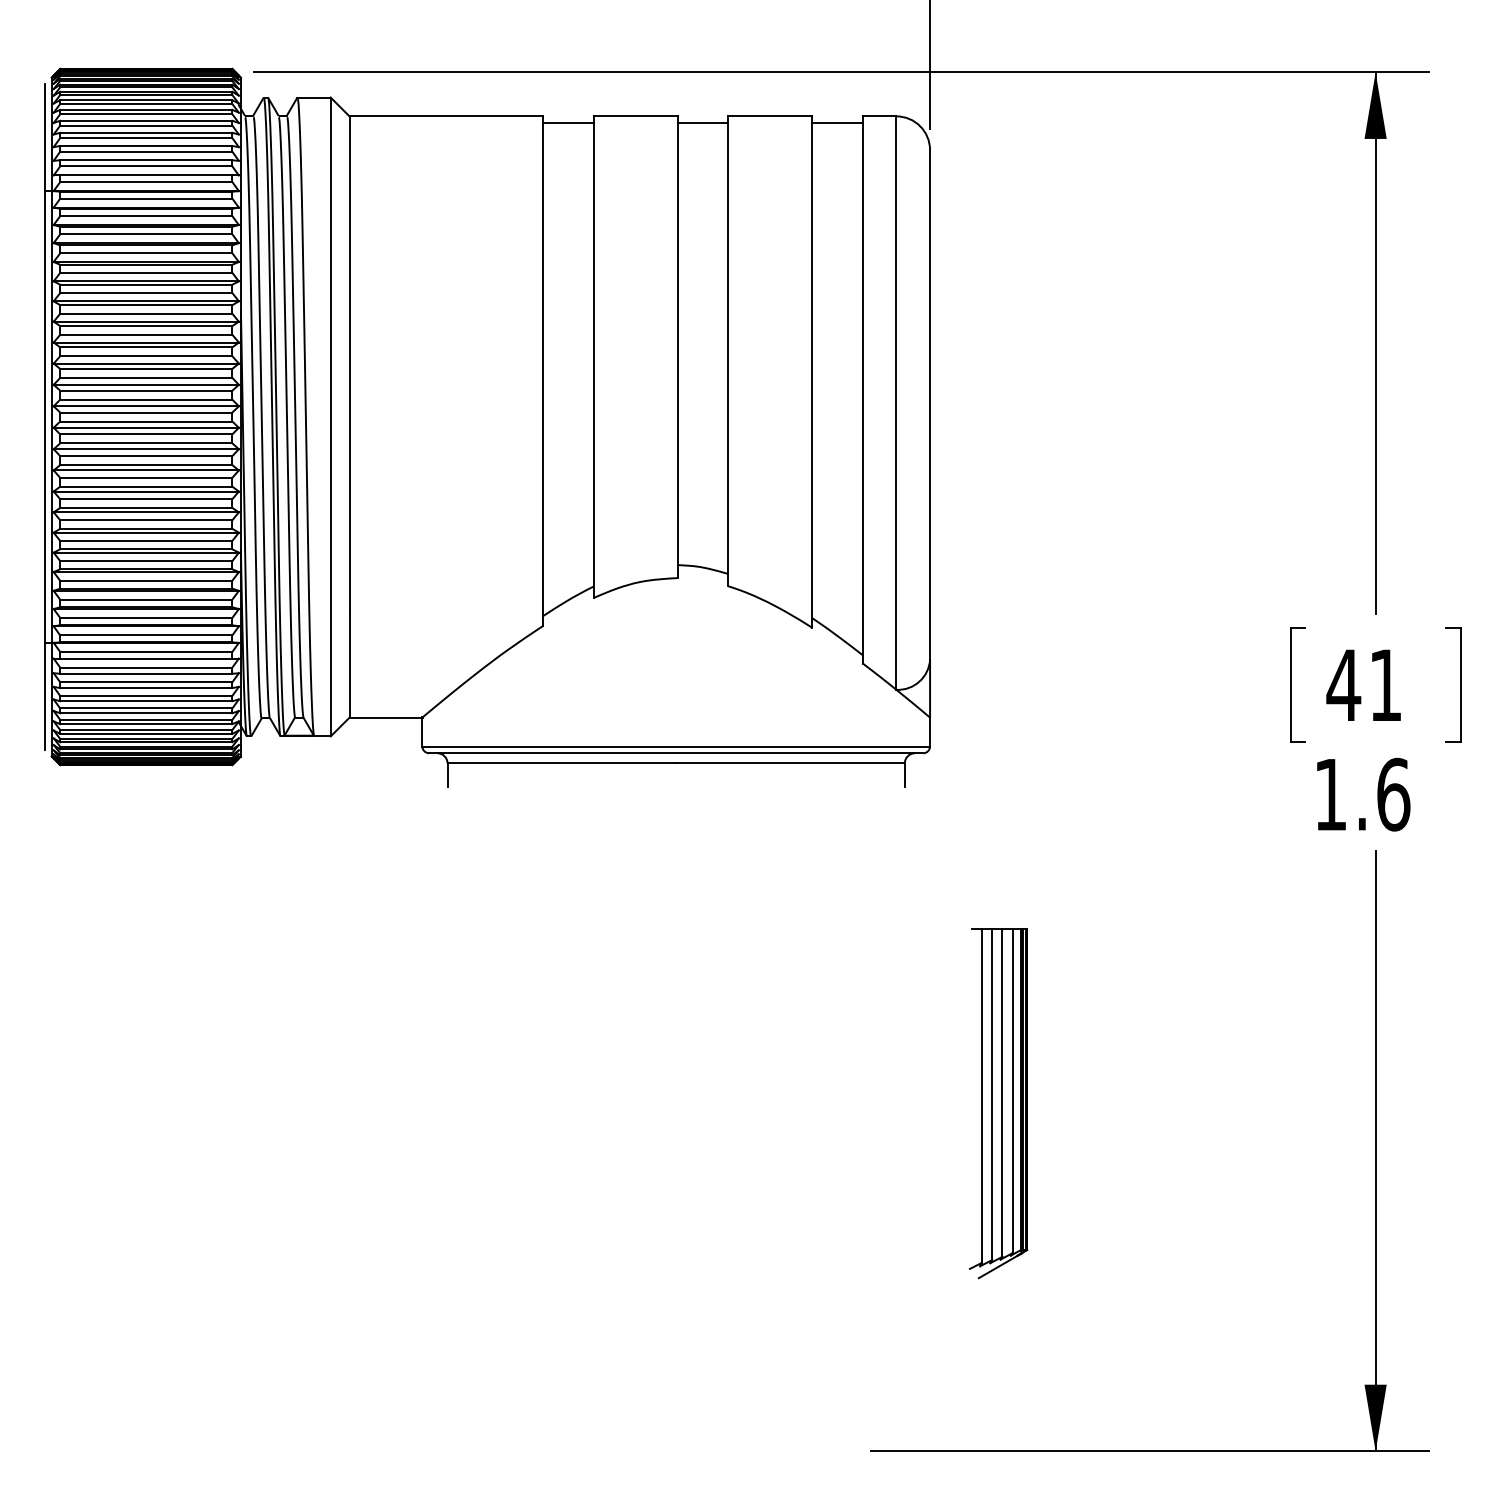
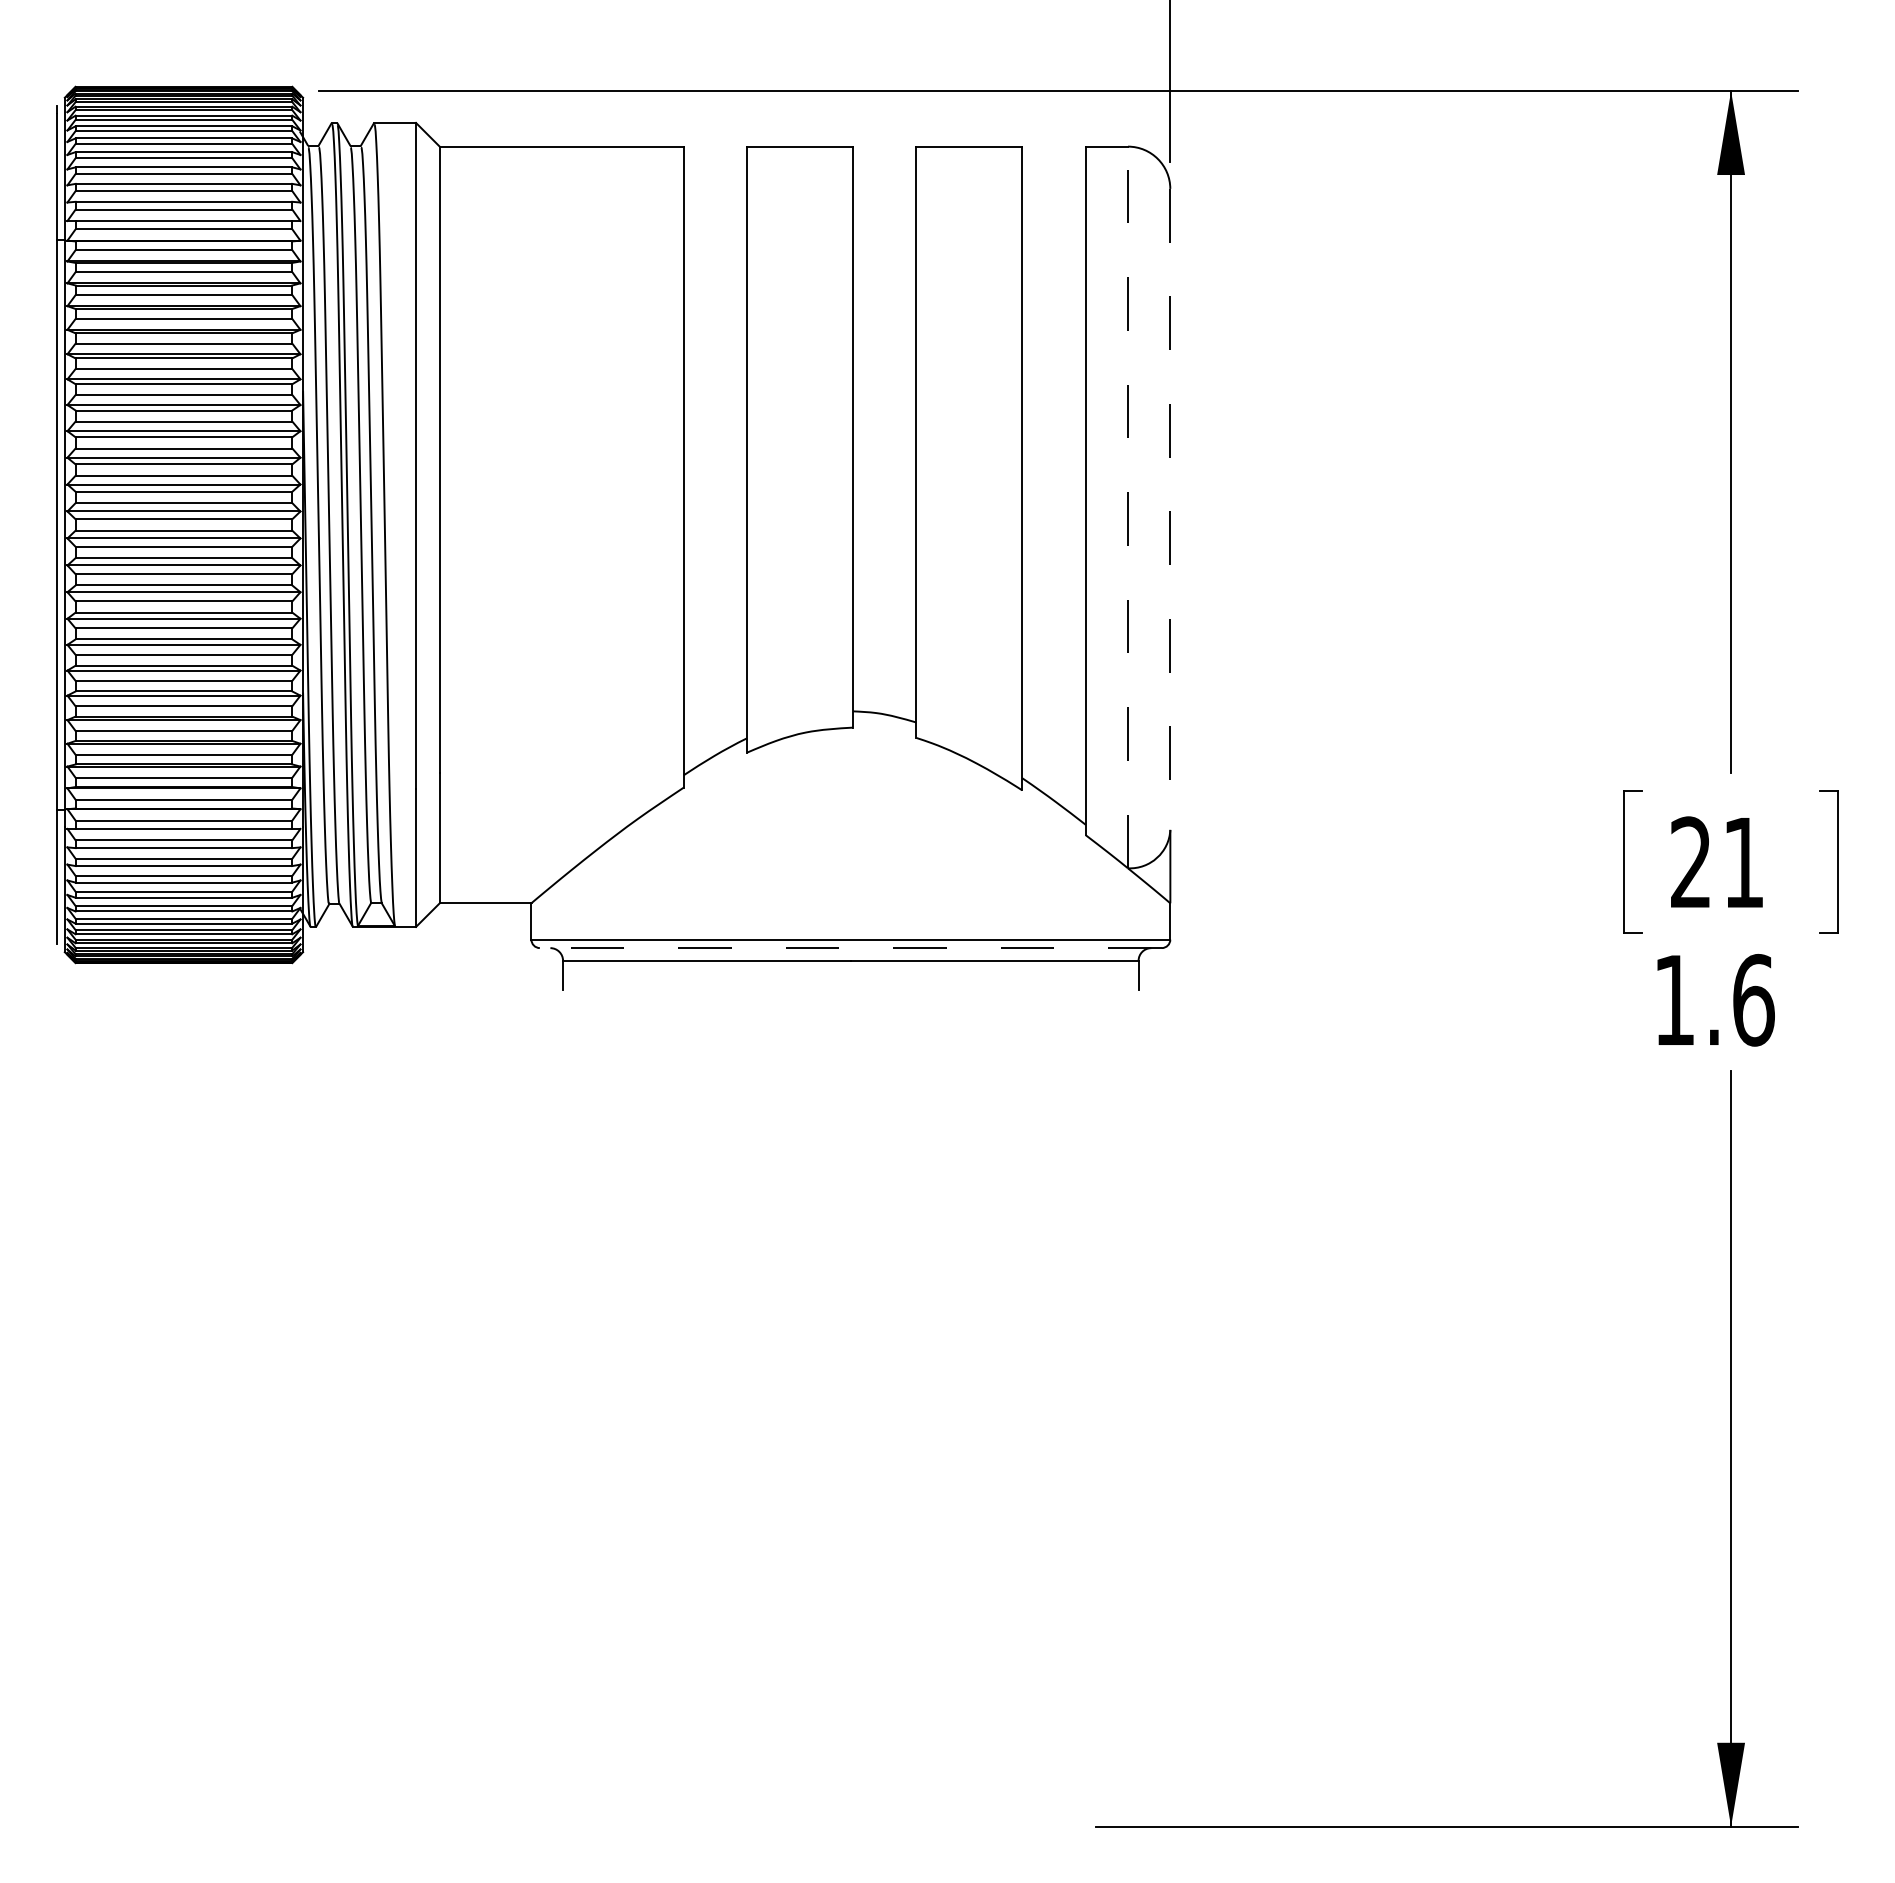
line: (568, 123) -> (715, 155), removed
line: (702, 123) -> (884, 155), removed
line: (837, 123) -> (1053, 155), removed
line: (896, 403) -> (1128, 507), solid -> dashed
line: (930, 404) -> (1170, 509), solid -> dashed
text: (1343, 684) -> (1690, 861), 41 -> 21
line: (675, 753) -> (850, 948), solid -> dashed
part: (998, 1103) -> (1256, 1388), removed

